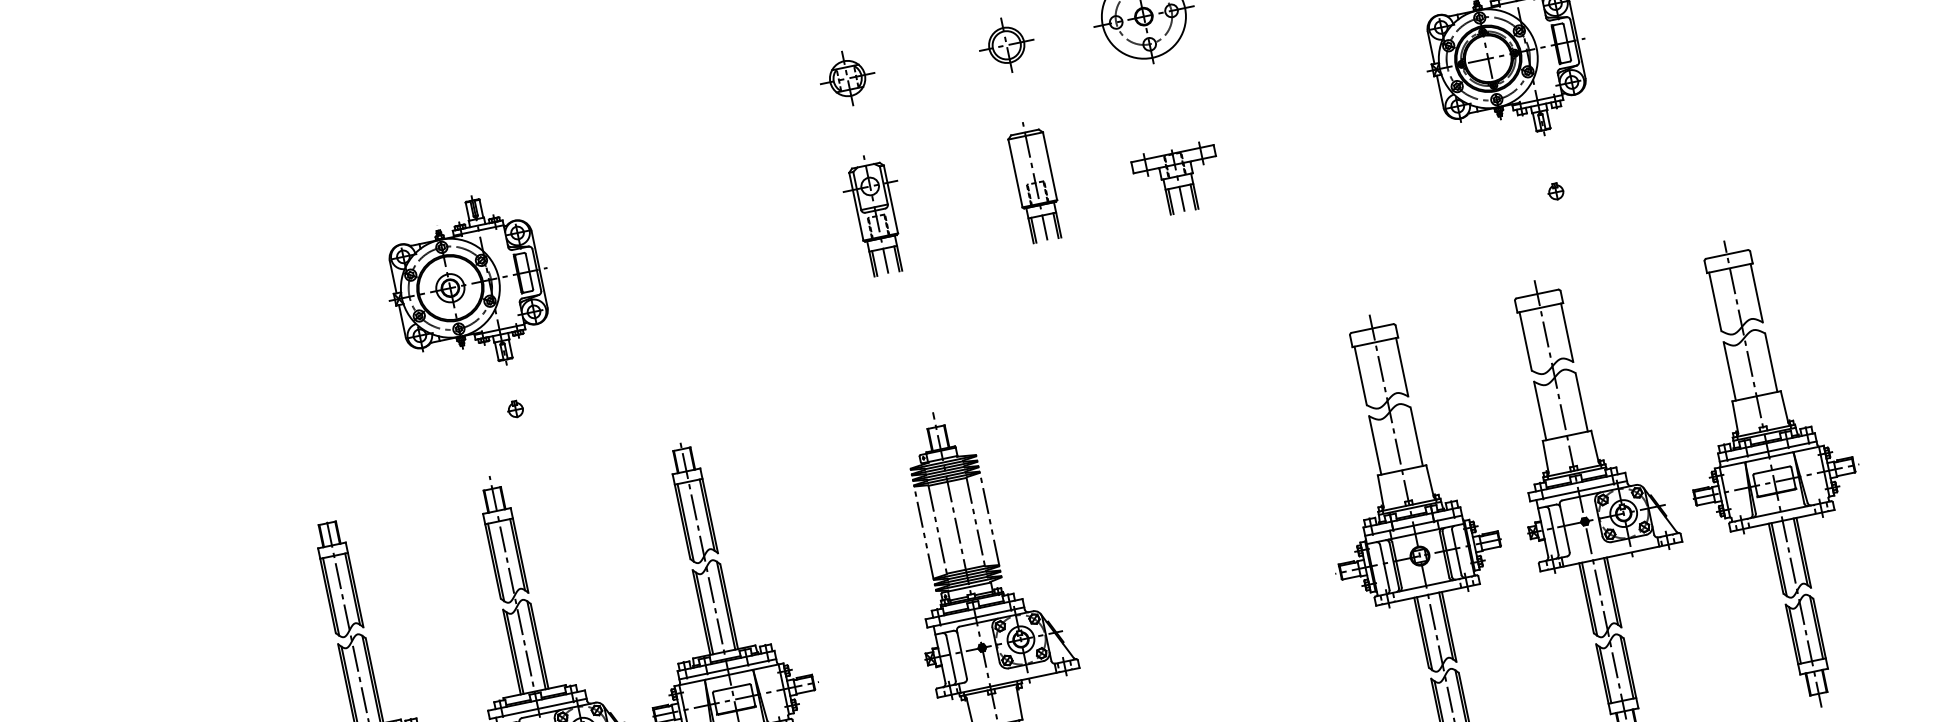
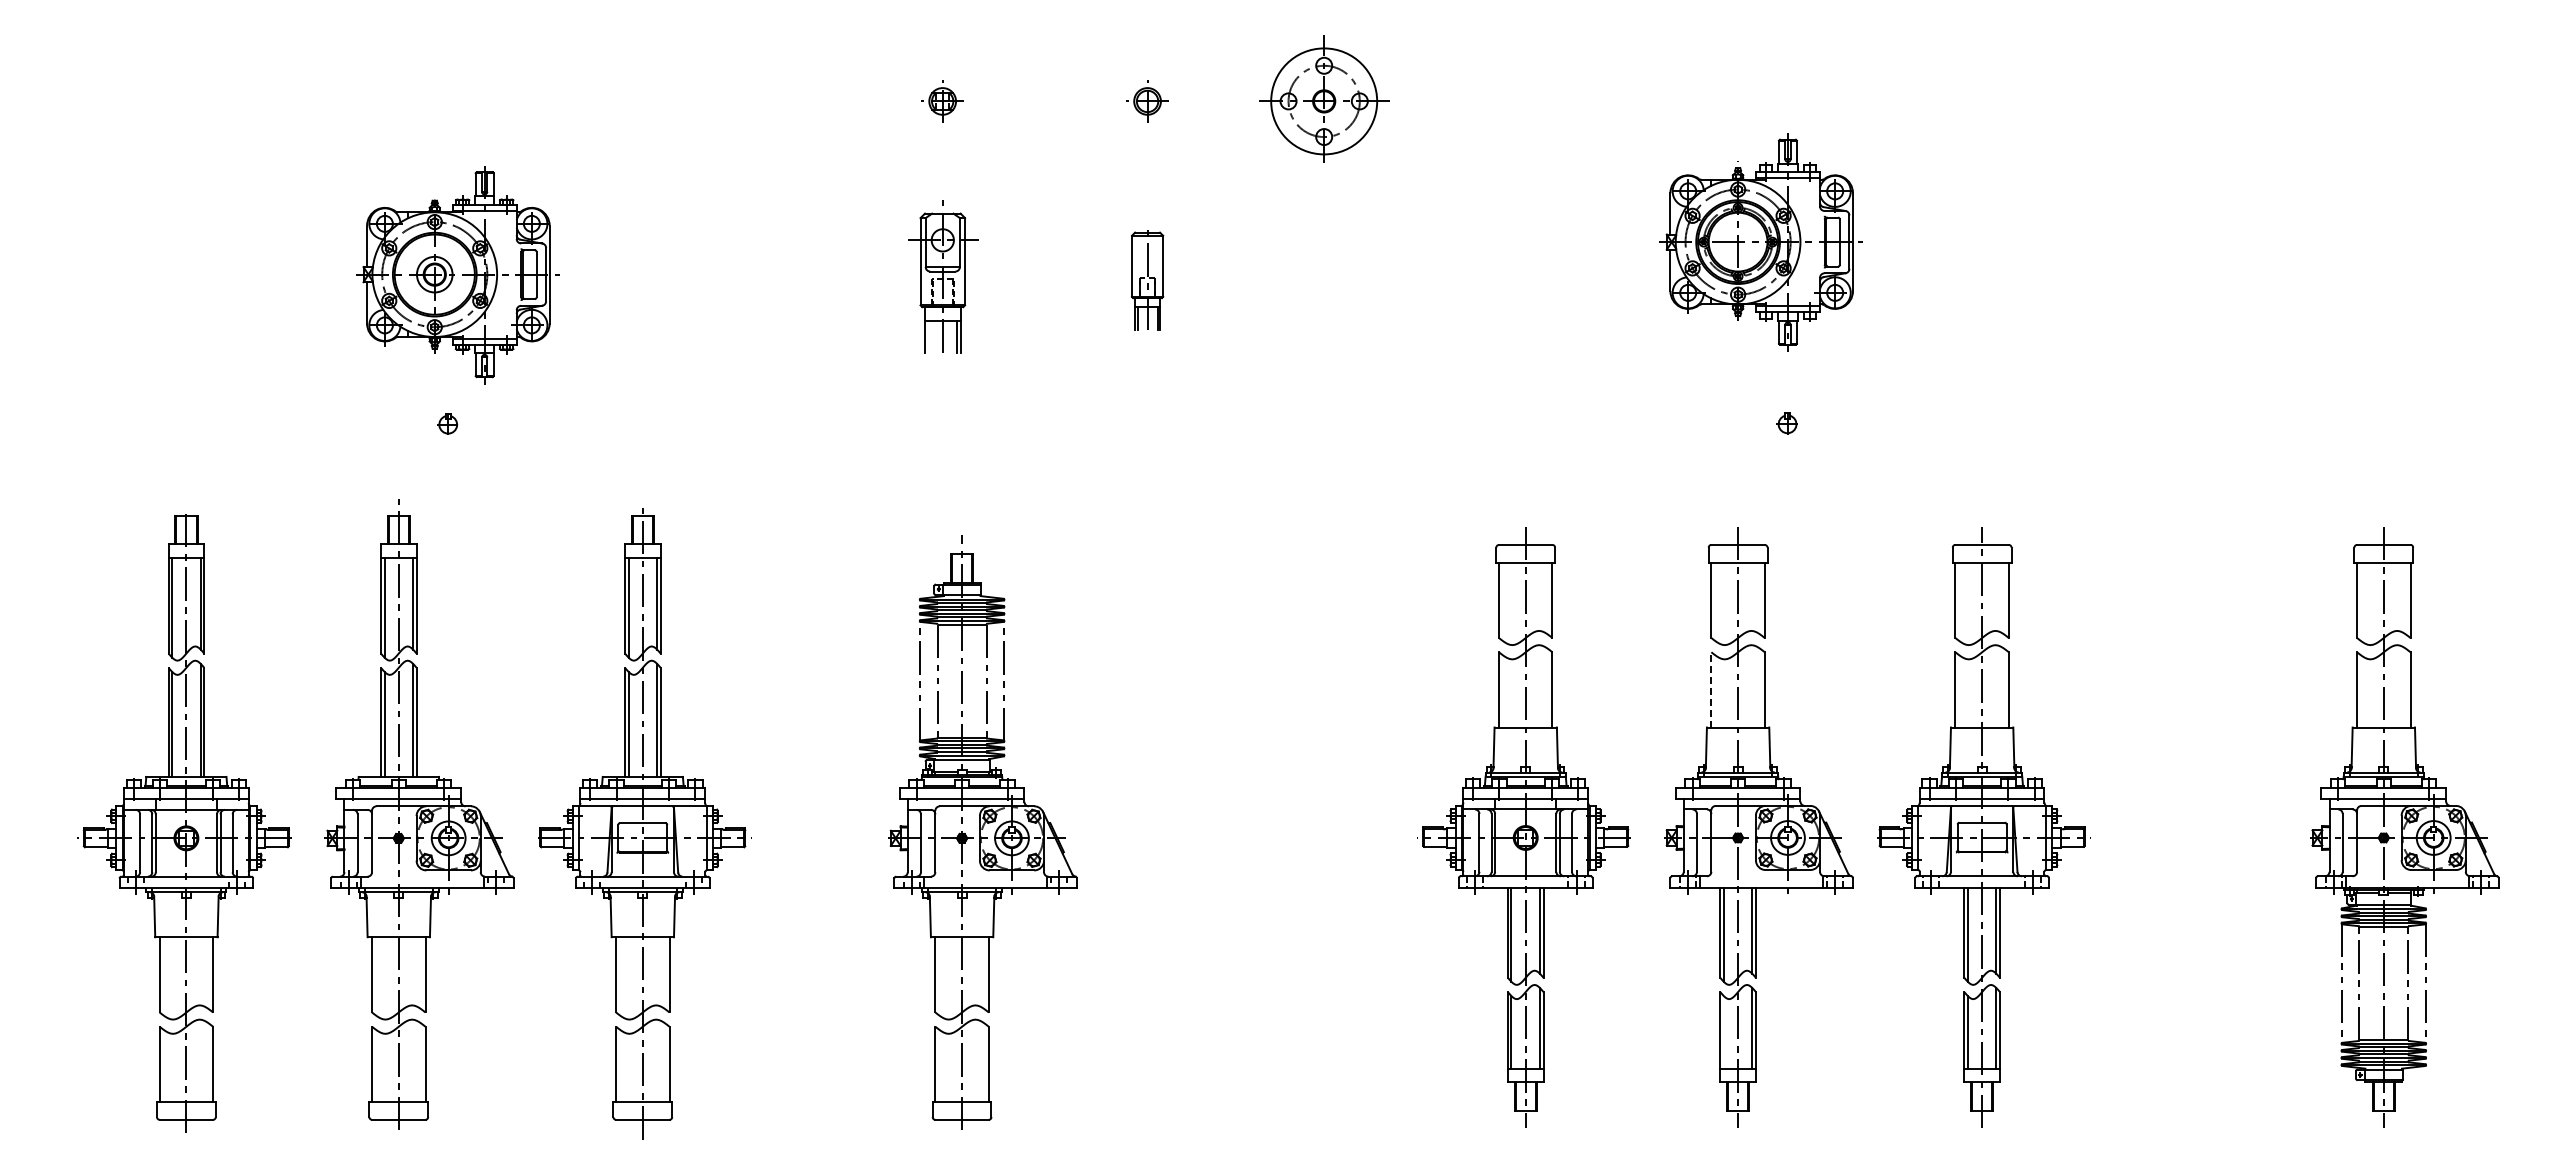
part: (1006, 45) -> (1147, 101), size x0.6
part: (847, 78) -> (942, 101), size x0.6
part: (1177, 179) -> (1323, 311), removed
part: (1035, 181) -> (1147, 276), size x0.7
line: (874, 263) -> (928, 336), removed
part: (468, 285) -> (457, 275), moved
line: (1540, 410) -> (1711, 689), solid -> dashed
line: (1605, 675) -> (1723, 1032), removed

